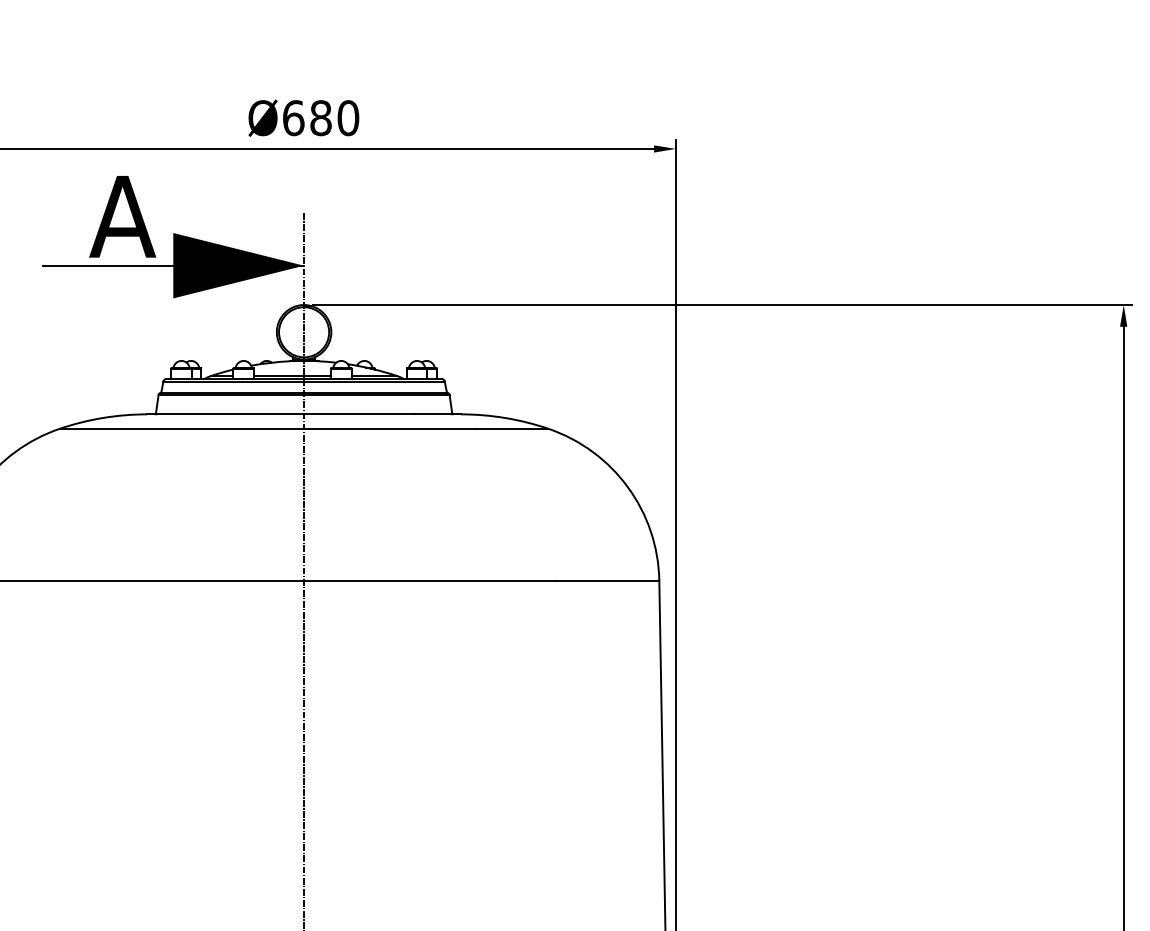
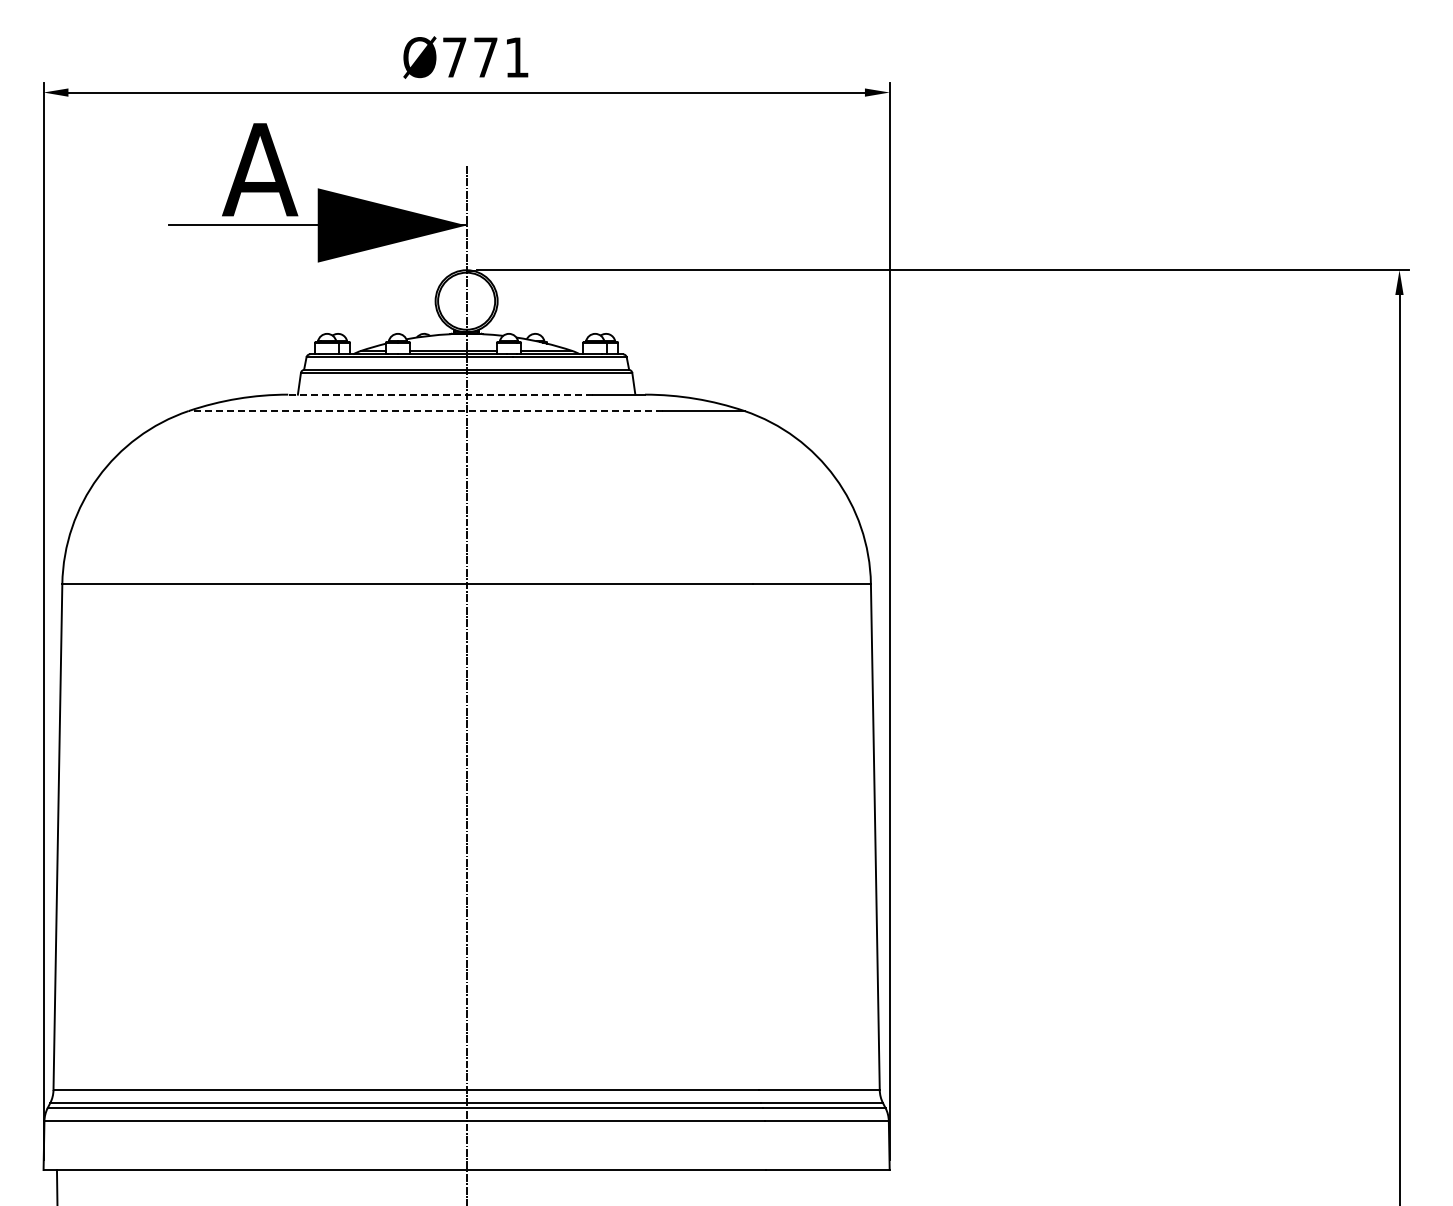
text: (320, 118) -> (485, 57), Ø680 -> Ø771
line: (281, 414) -> (440, 394), solid -> dashed
line: (267, 429) -> (425, 411), solid -> dashed

